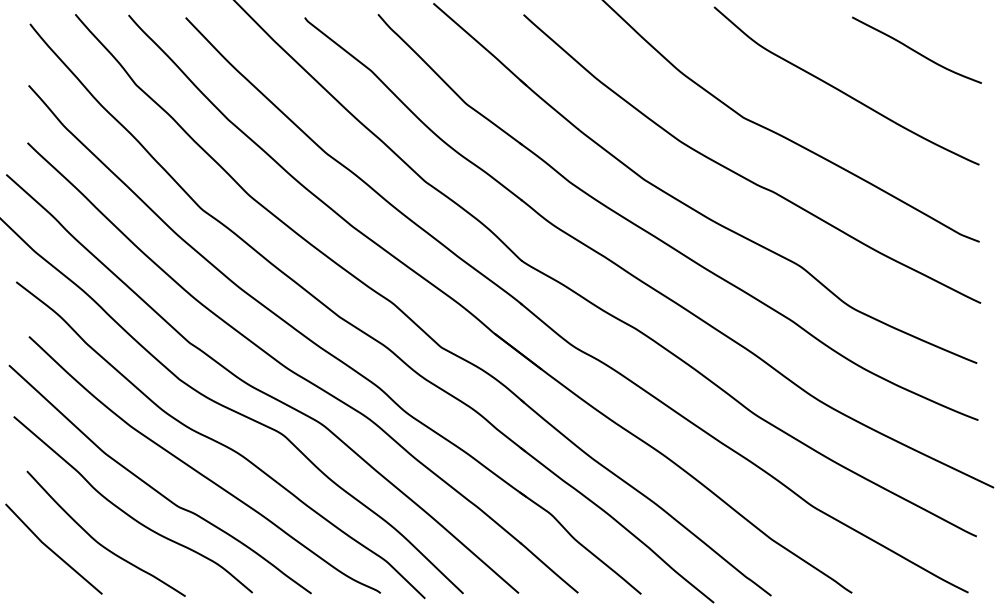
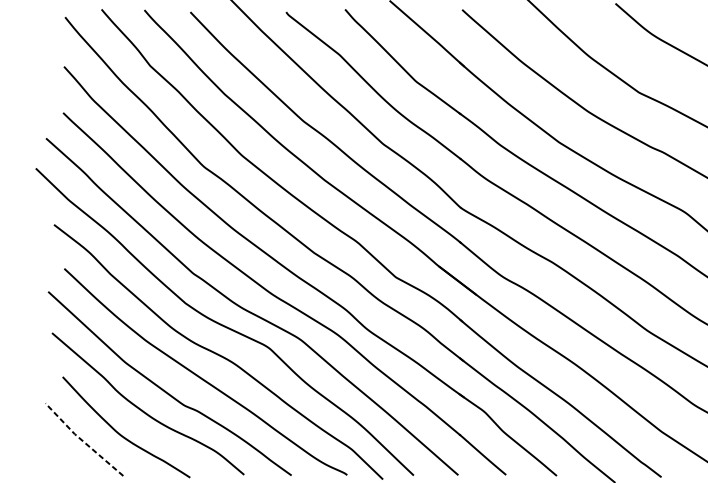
line: (51, 550) -> (82, 440), solid -> dashed

